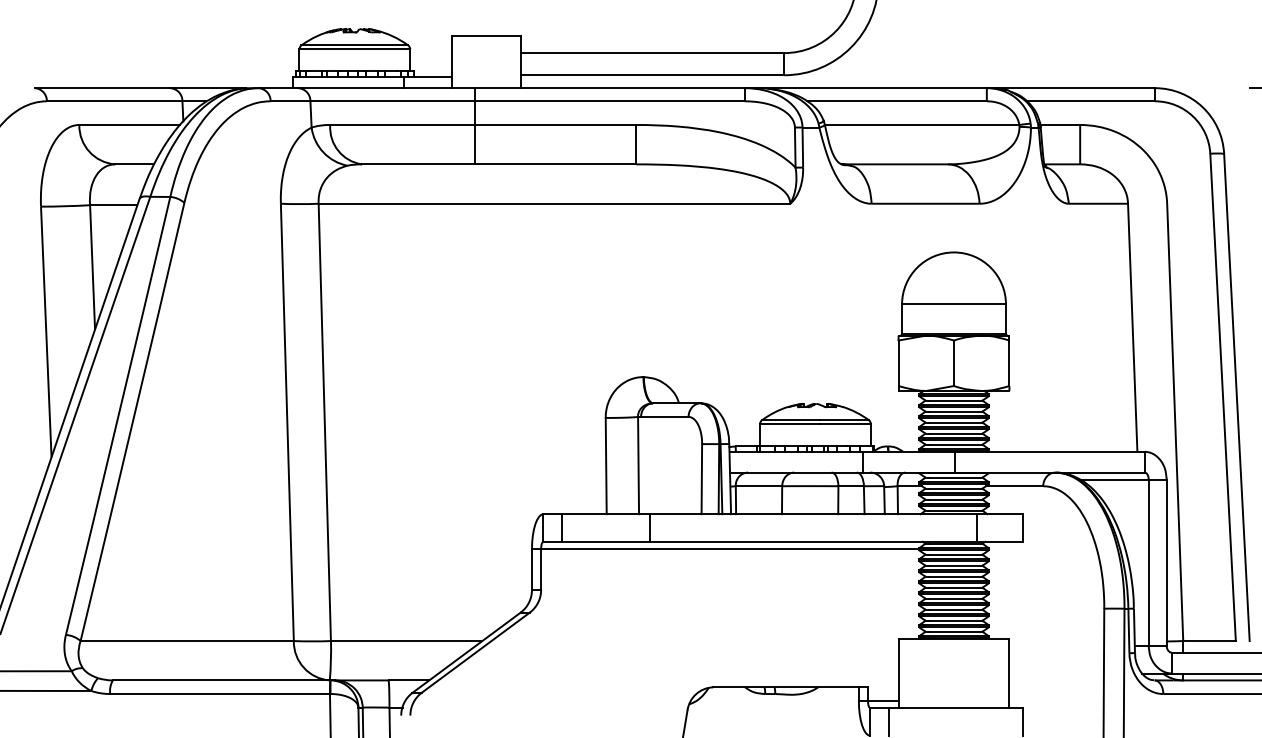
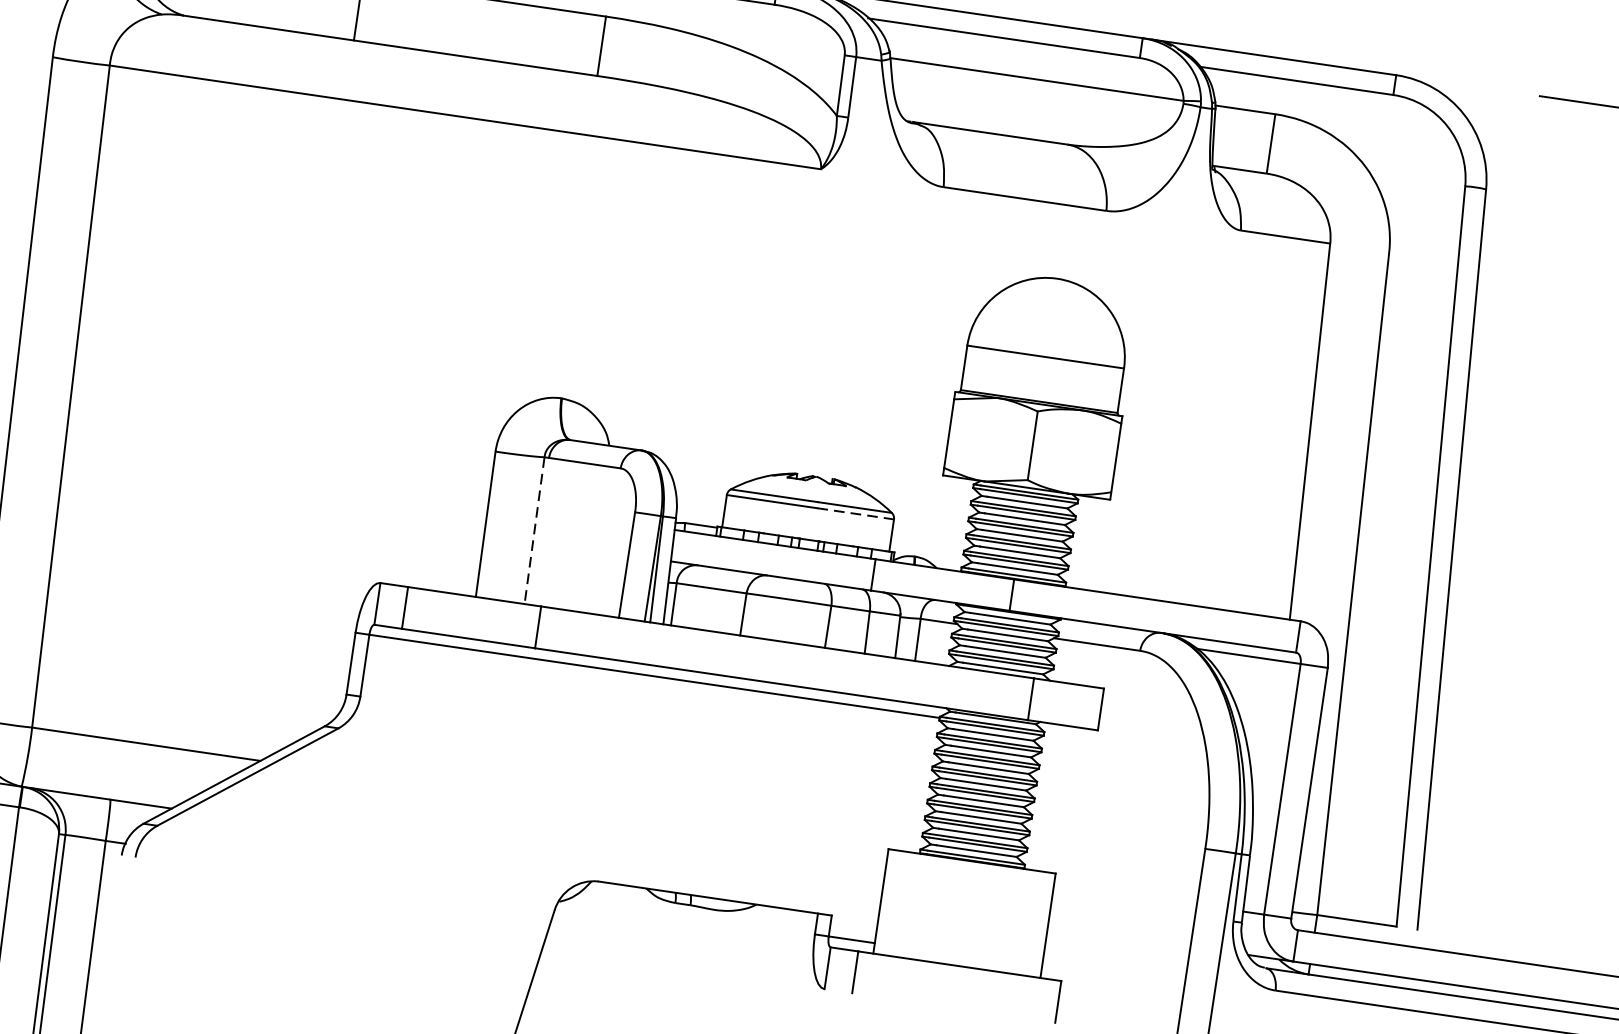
line: (846, 424) -> (857, 514), solid -> dashed
line: (638, 465) -> (534, 530), solid -> dashed

